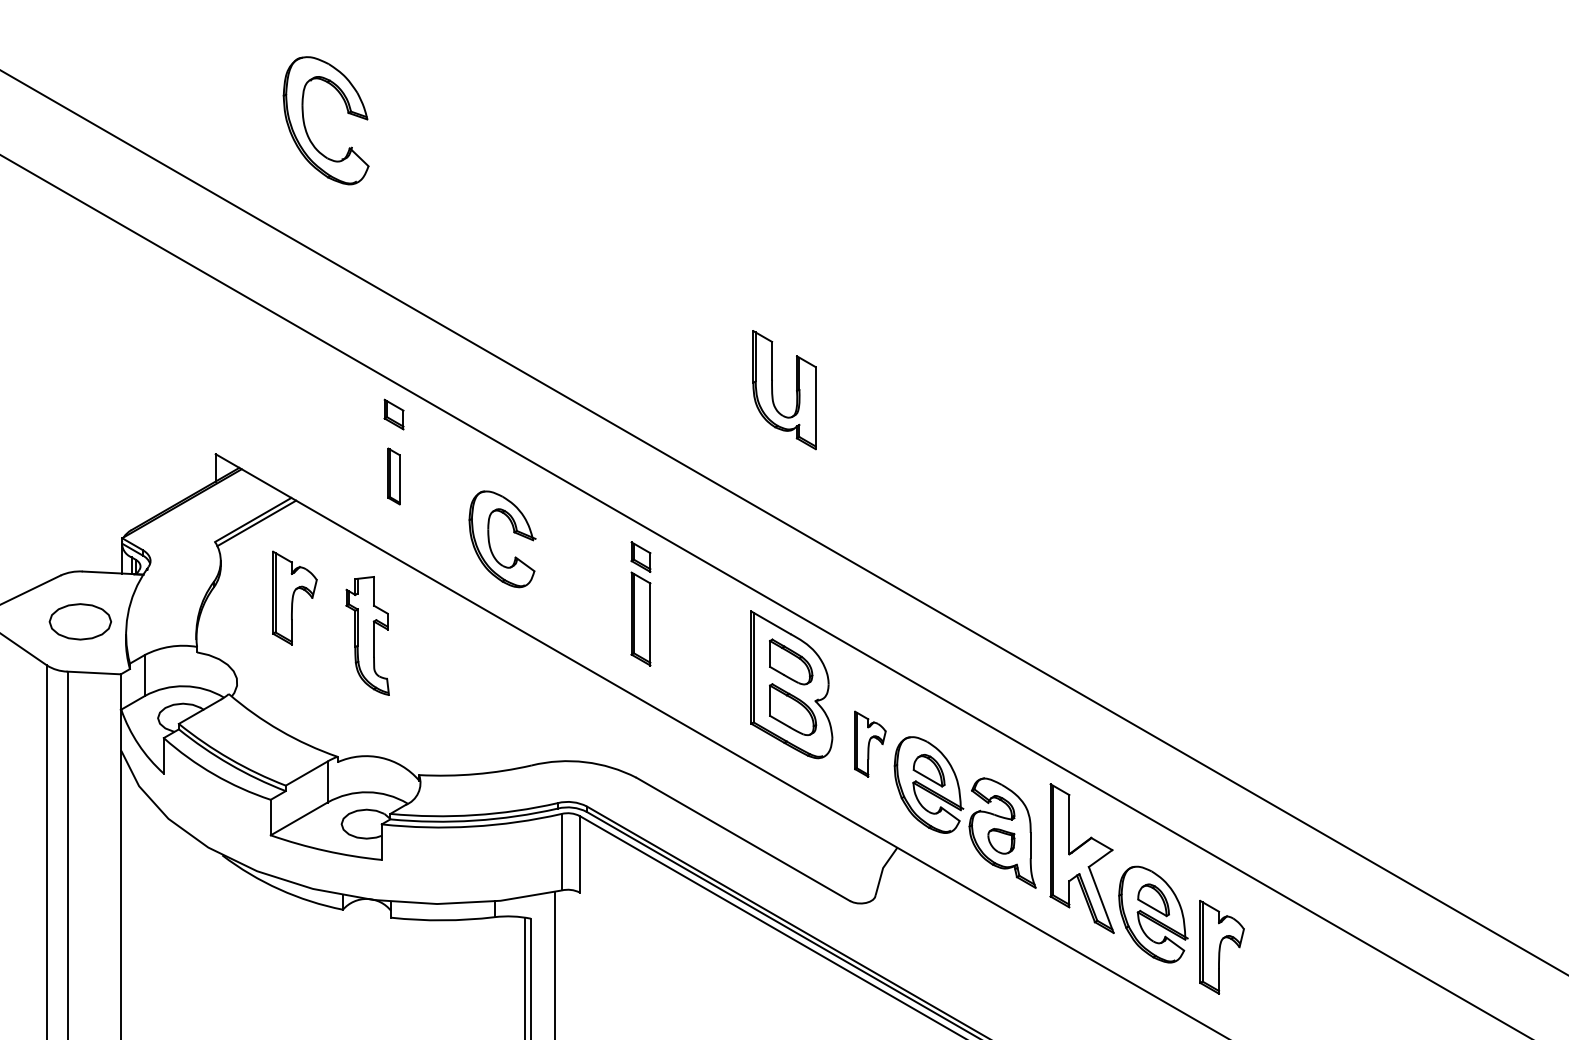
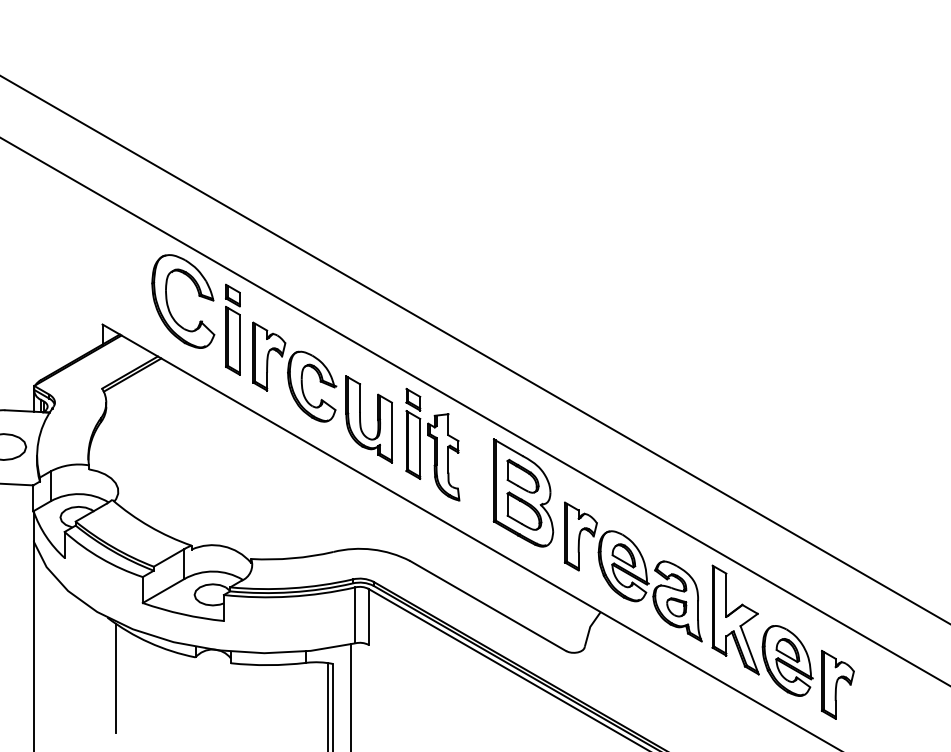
part: (305, 124) -> (168, 304), moved
part: (773, 392) -> (361, 421), moved
part: (393, 476) -> (232, 340), size x1.67
part: (294, 597) -> (269, 356), moved
part: (367, 635) -> (443, 457), moved
part: (870, 743) -> (581, 535), size x1.43
line: (234, 938) -> (116, 678), added

